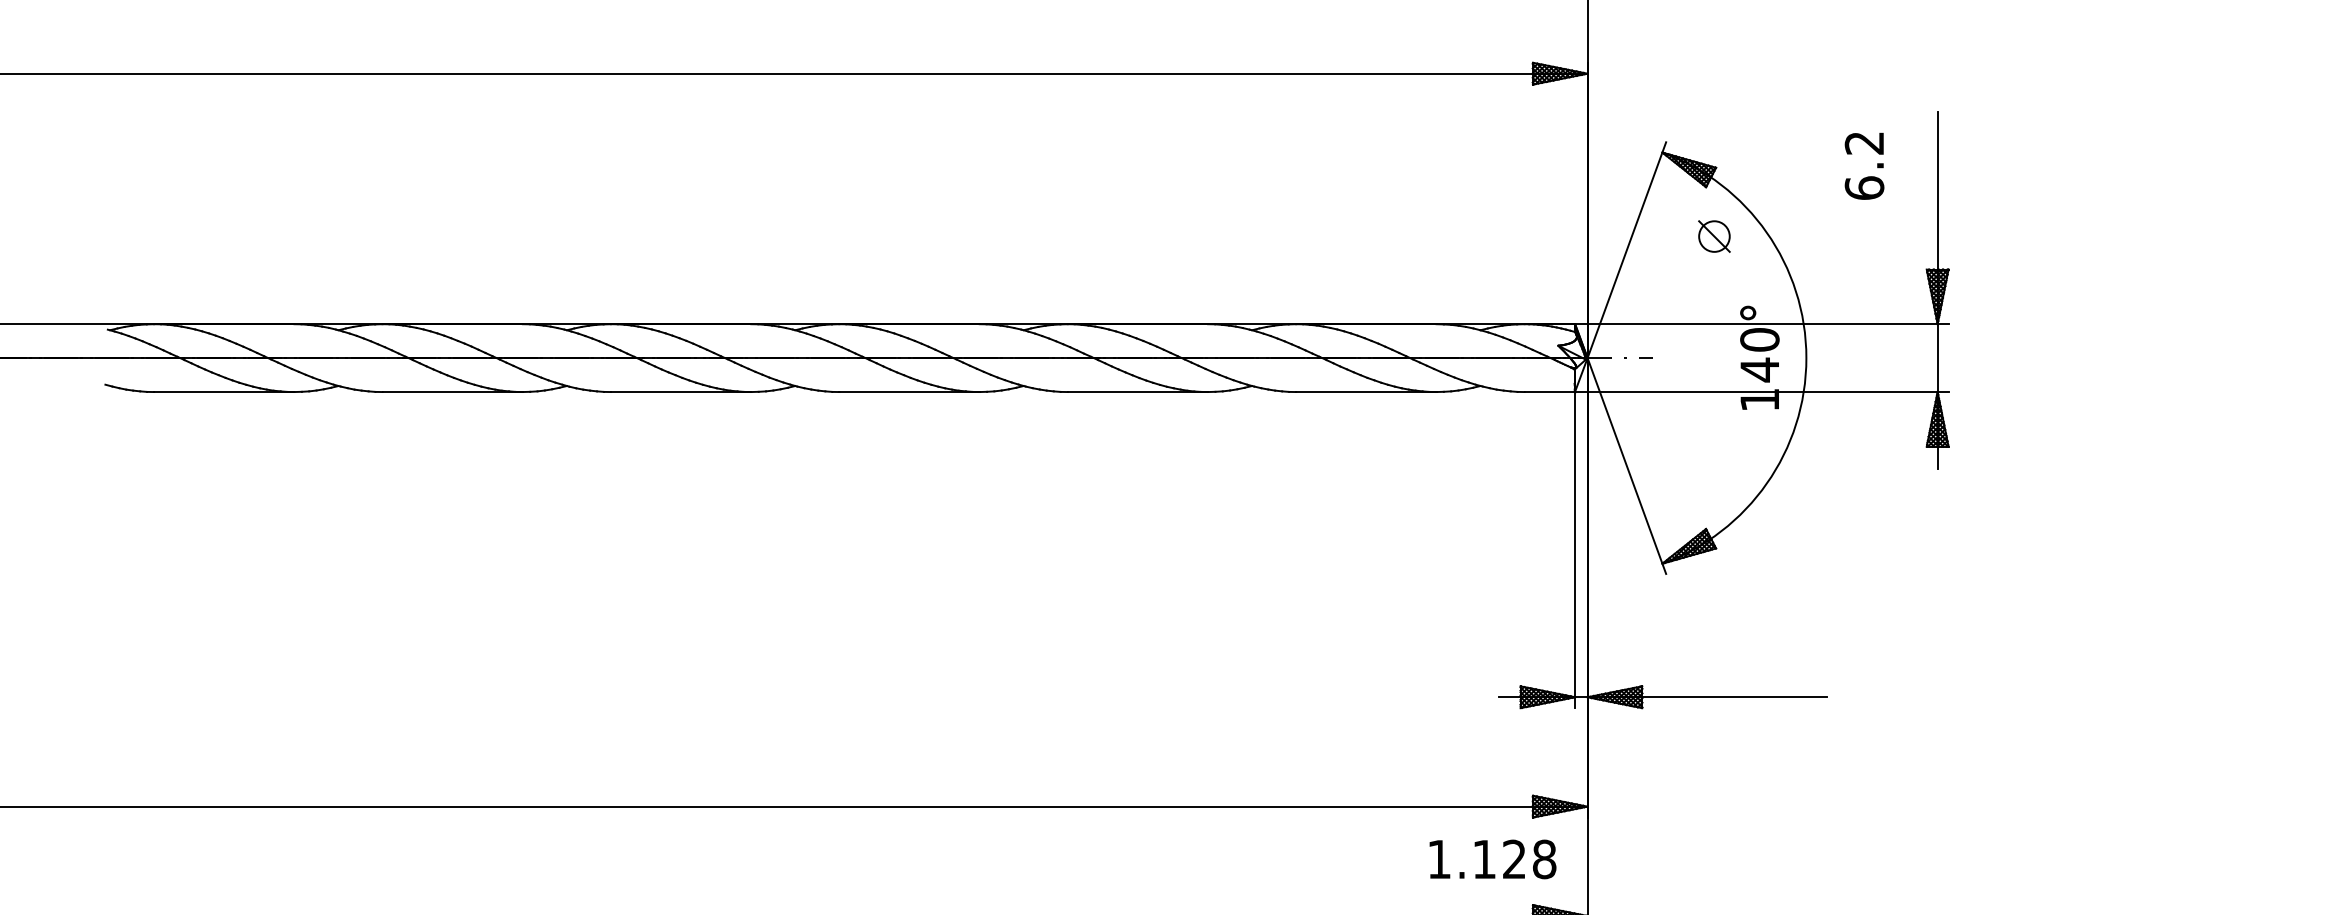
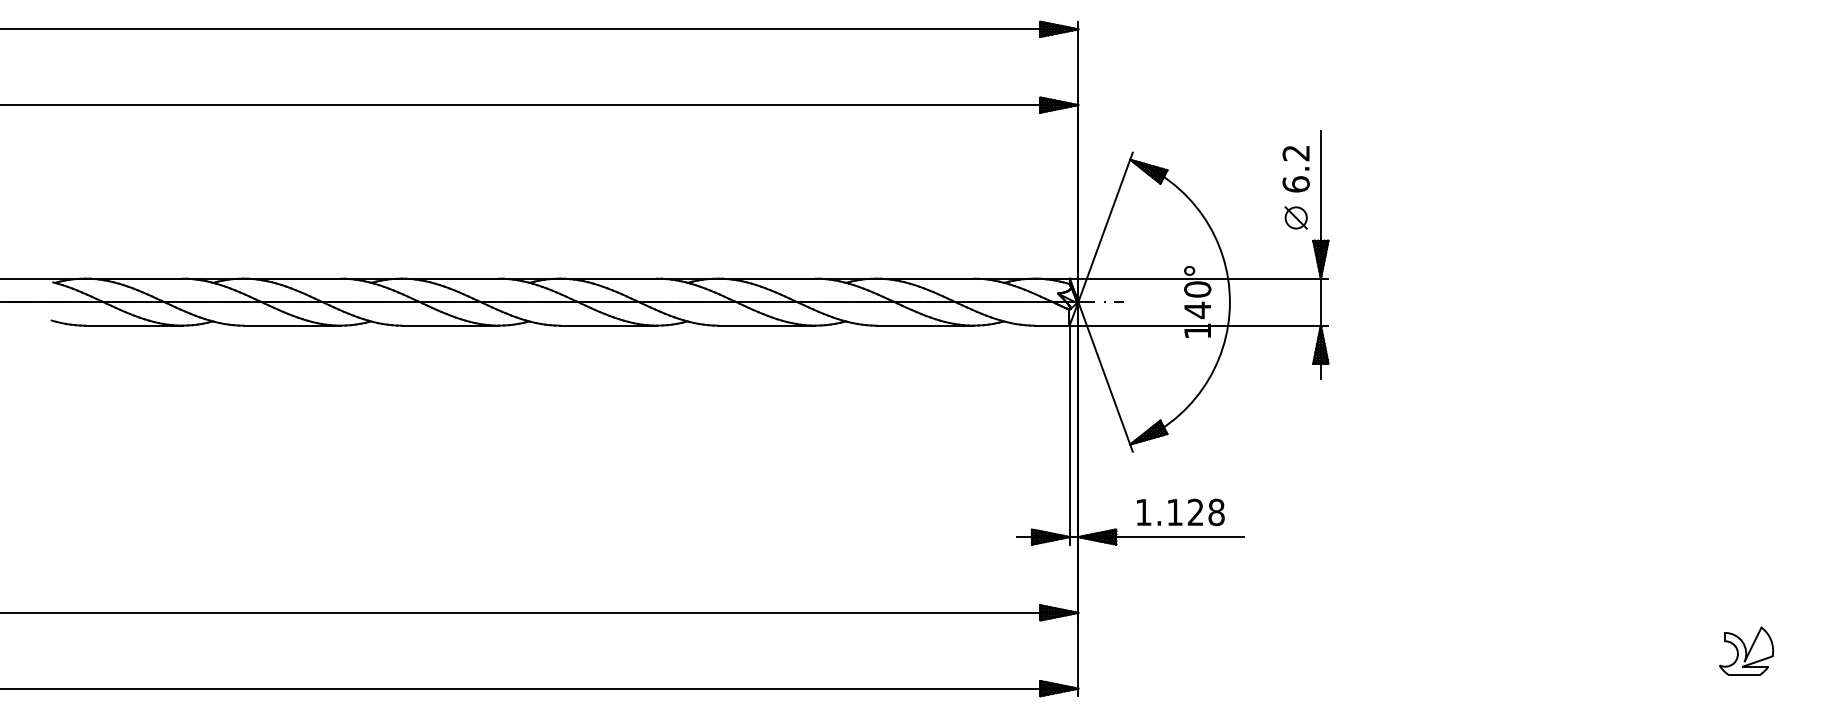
text: (1863, 166) -> (1295, 169), moved
part: (1713, 235) -> (1295, 217), moved
text: (1492, 859) -> (1180, 512), moved

